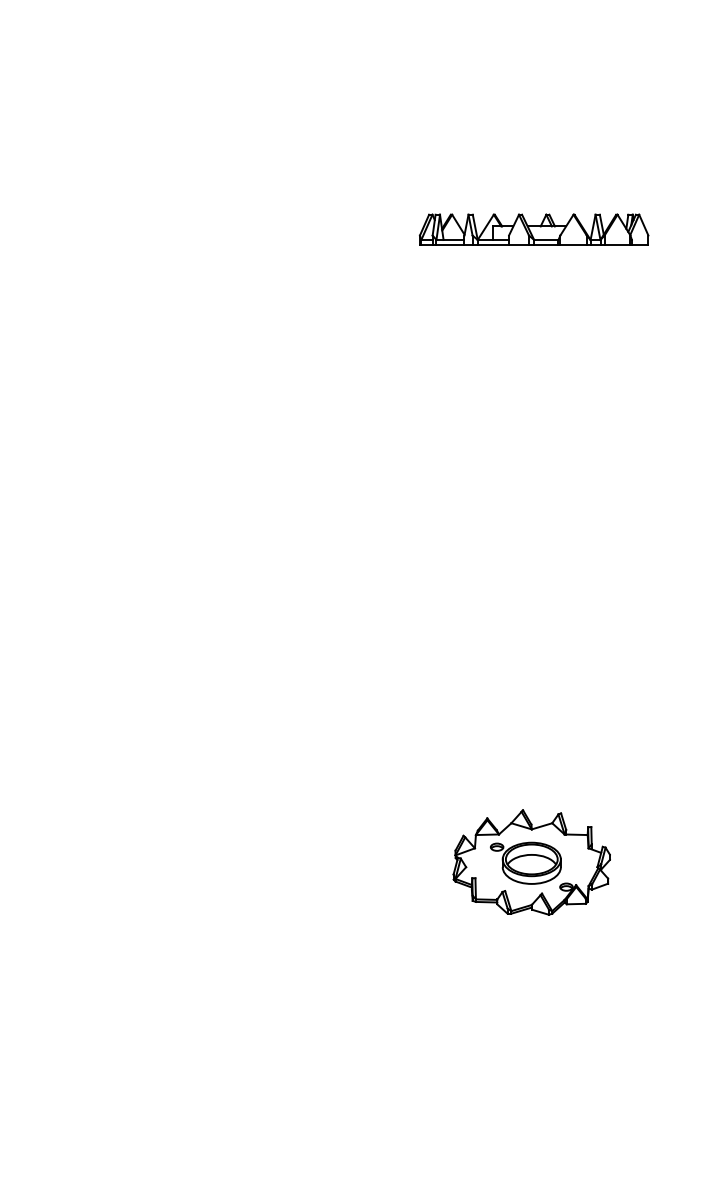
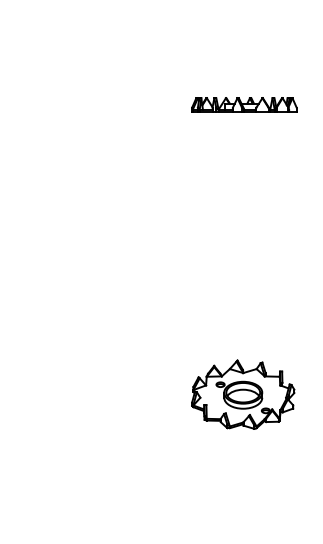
part: (532, 862) -> (243, 394), size x1.43

